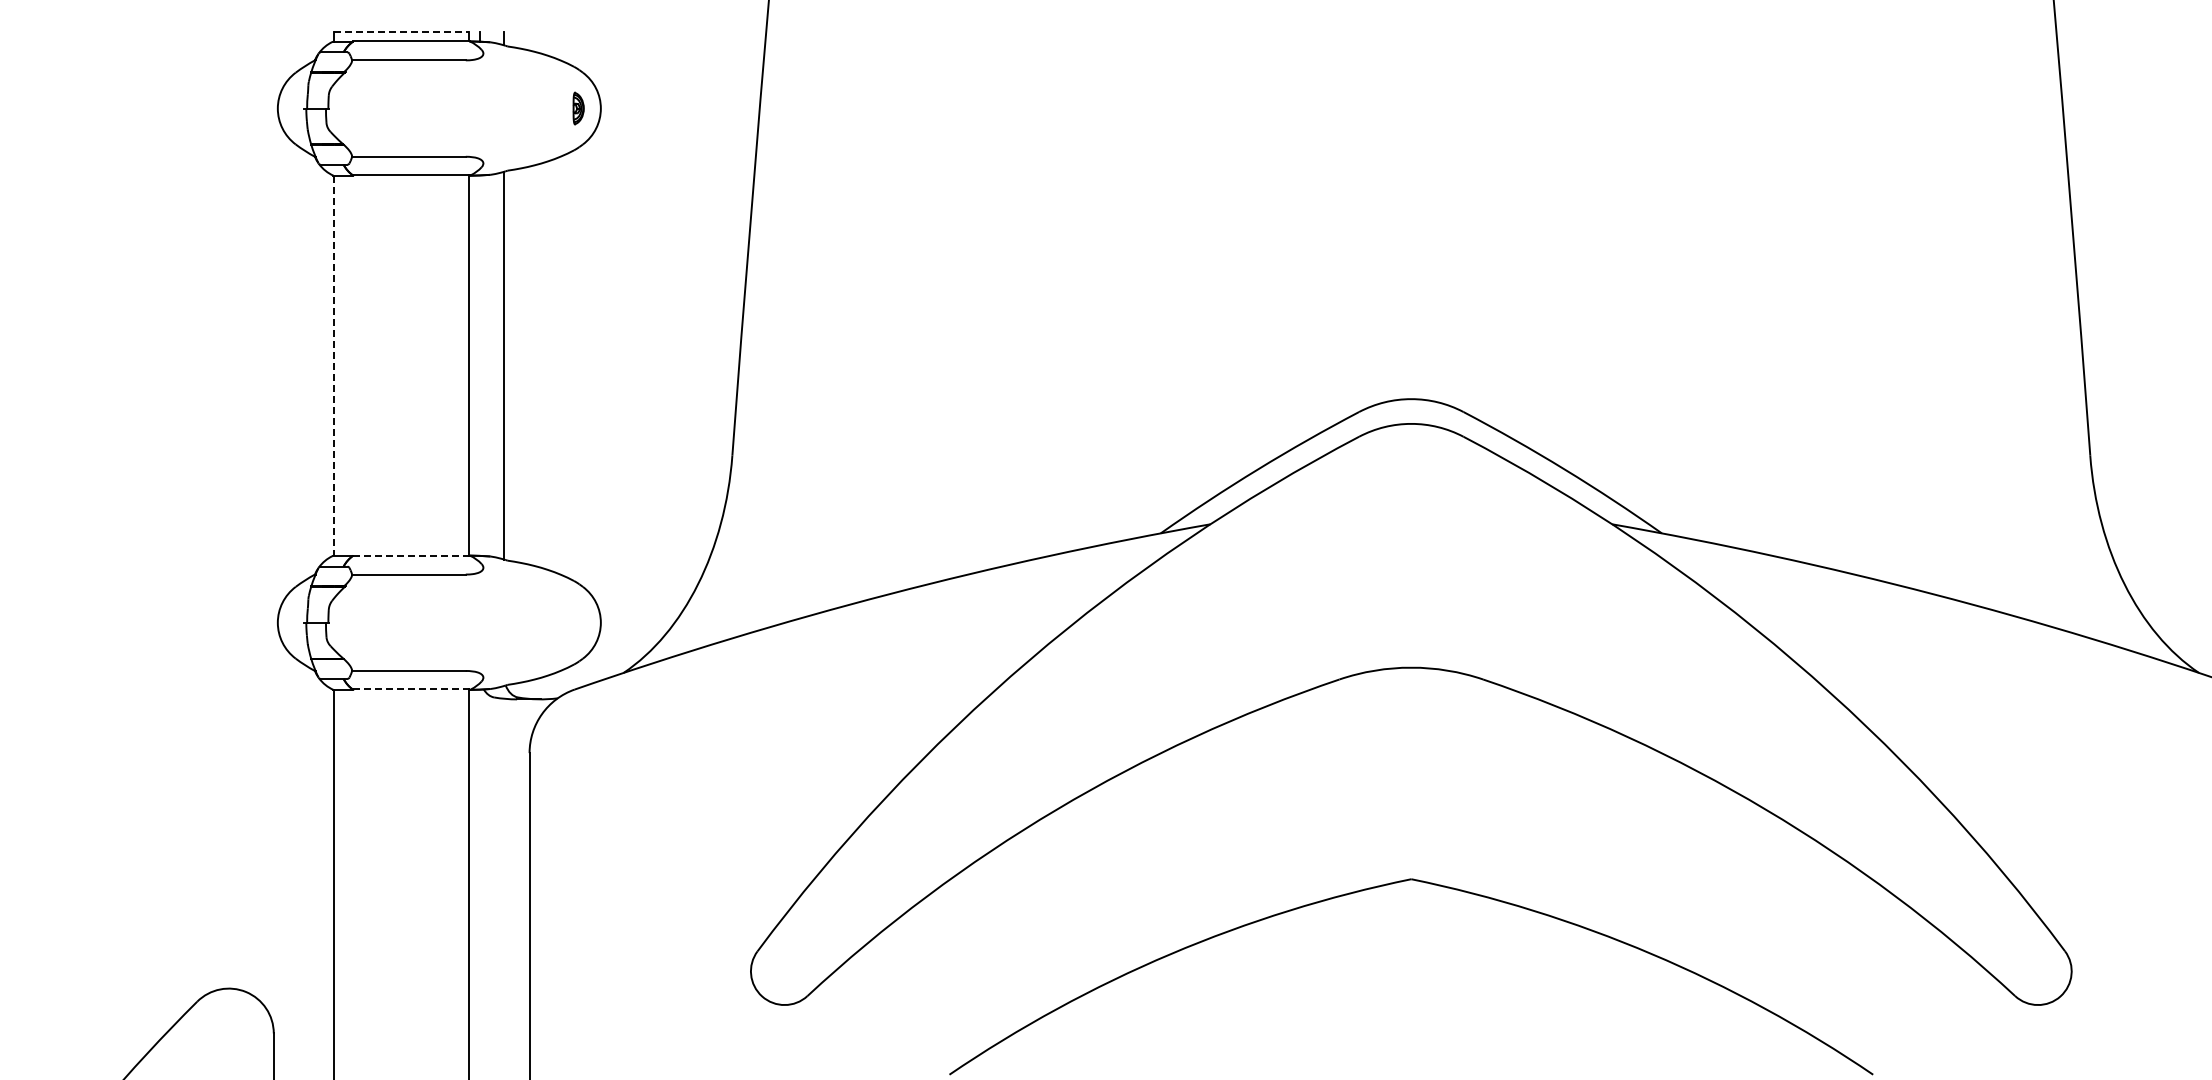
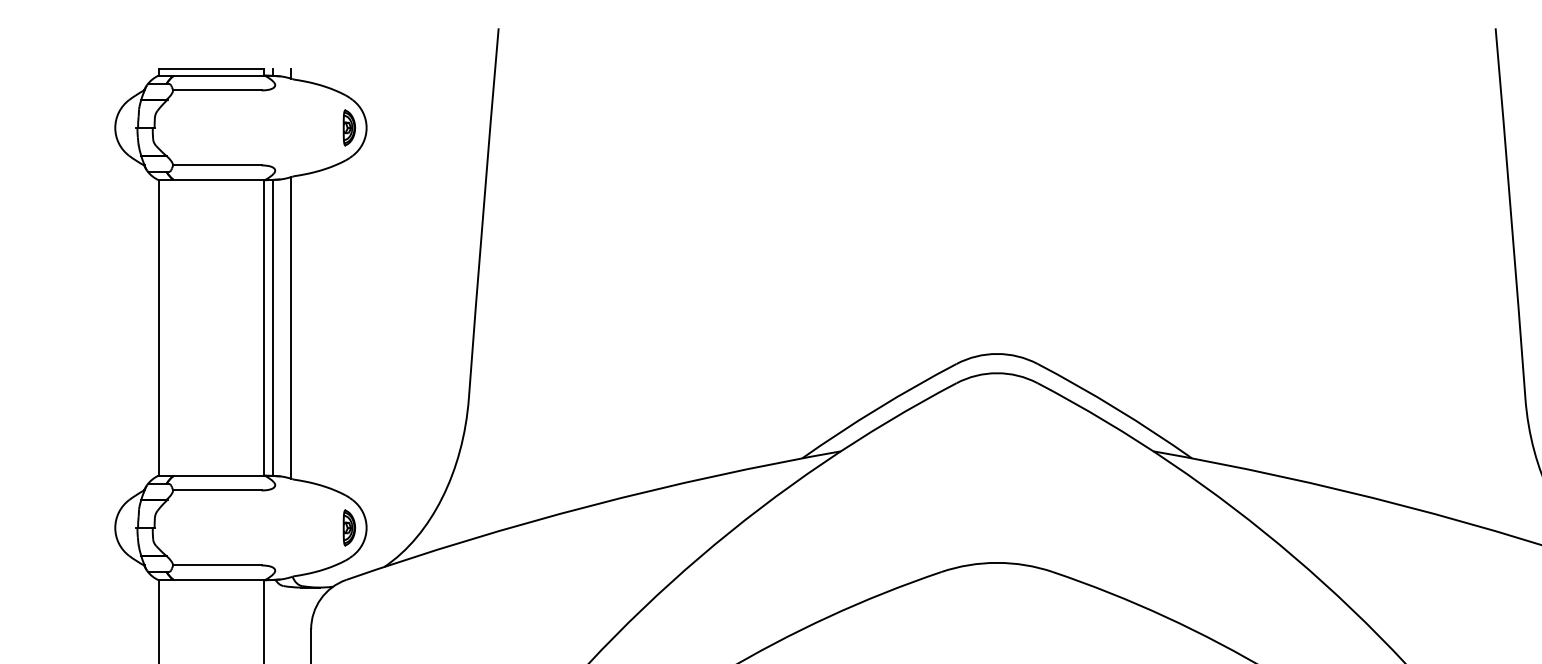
line: (401, 32) -> (211, 68), dashed -> solid
part: (578, 108) -> (349, 127), size x1.43
line: (480, 365) -> (272, 327), added
line: (334, 366) -> (159, 328), dashed -> solid
line: (411, 555) -> (219, 475), dashed -> solid
part: (578, 622) -> (349, 527), added
line: (411, 689) -> (219, 579), dashed -> solid

